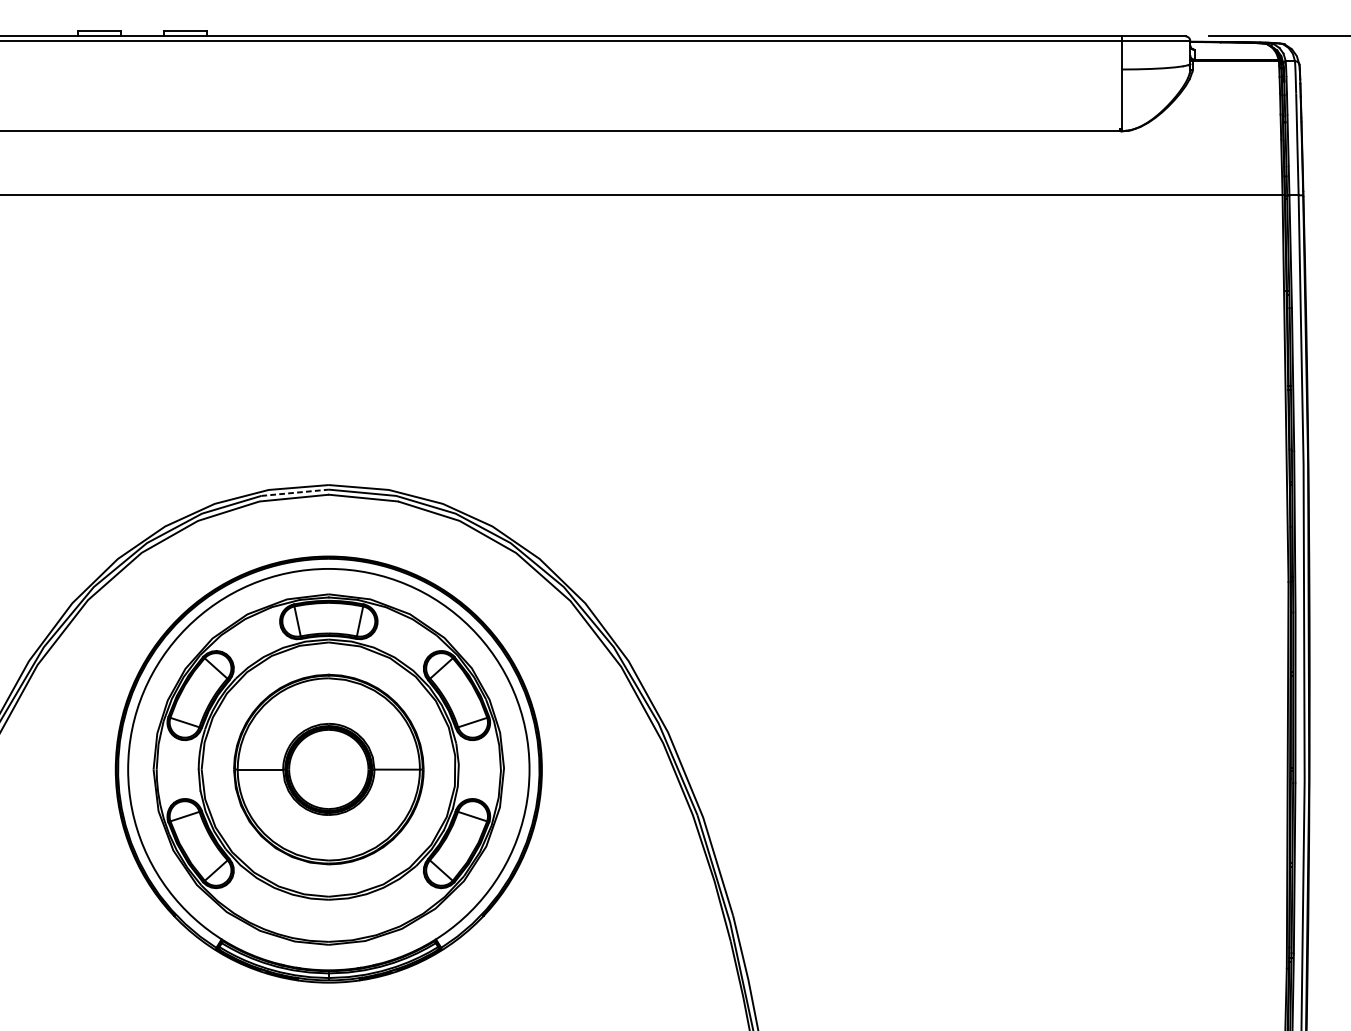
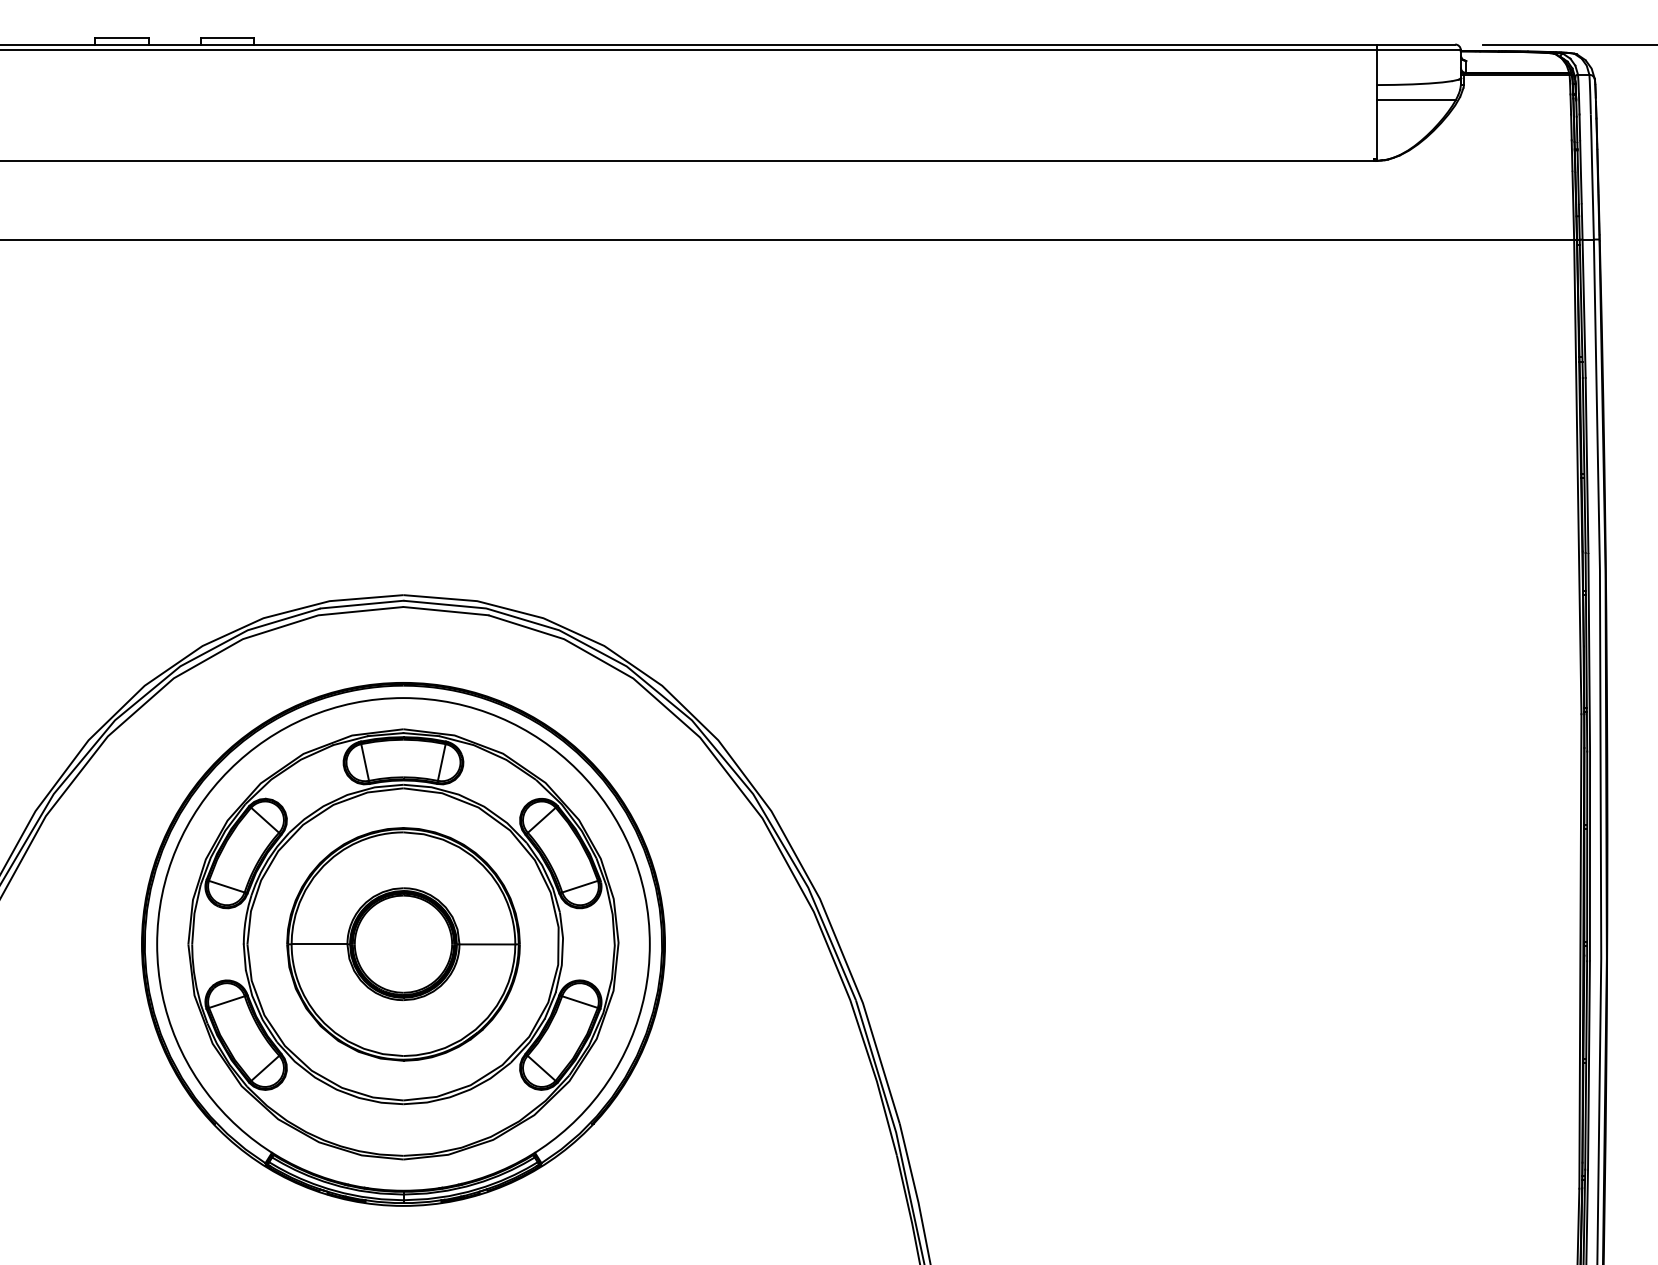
line: (1154, 81) -> (1416, 99), added
line: (295, 492) -> (362, 604), dashed -> solid

